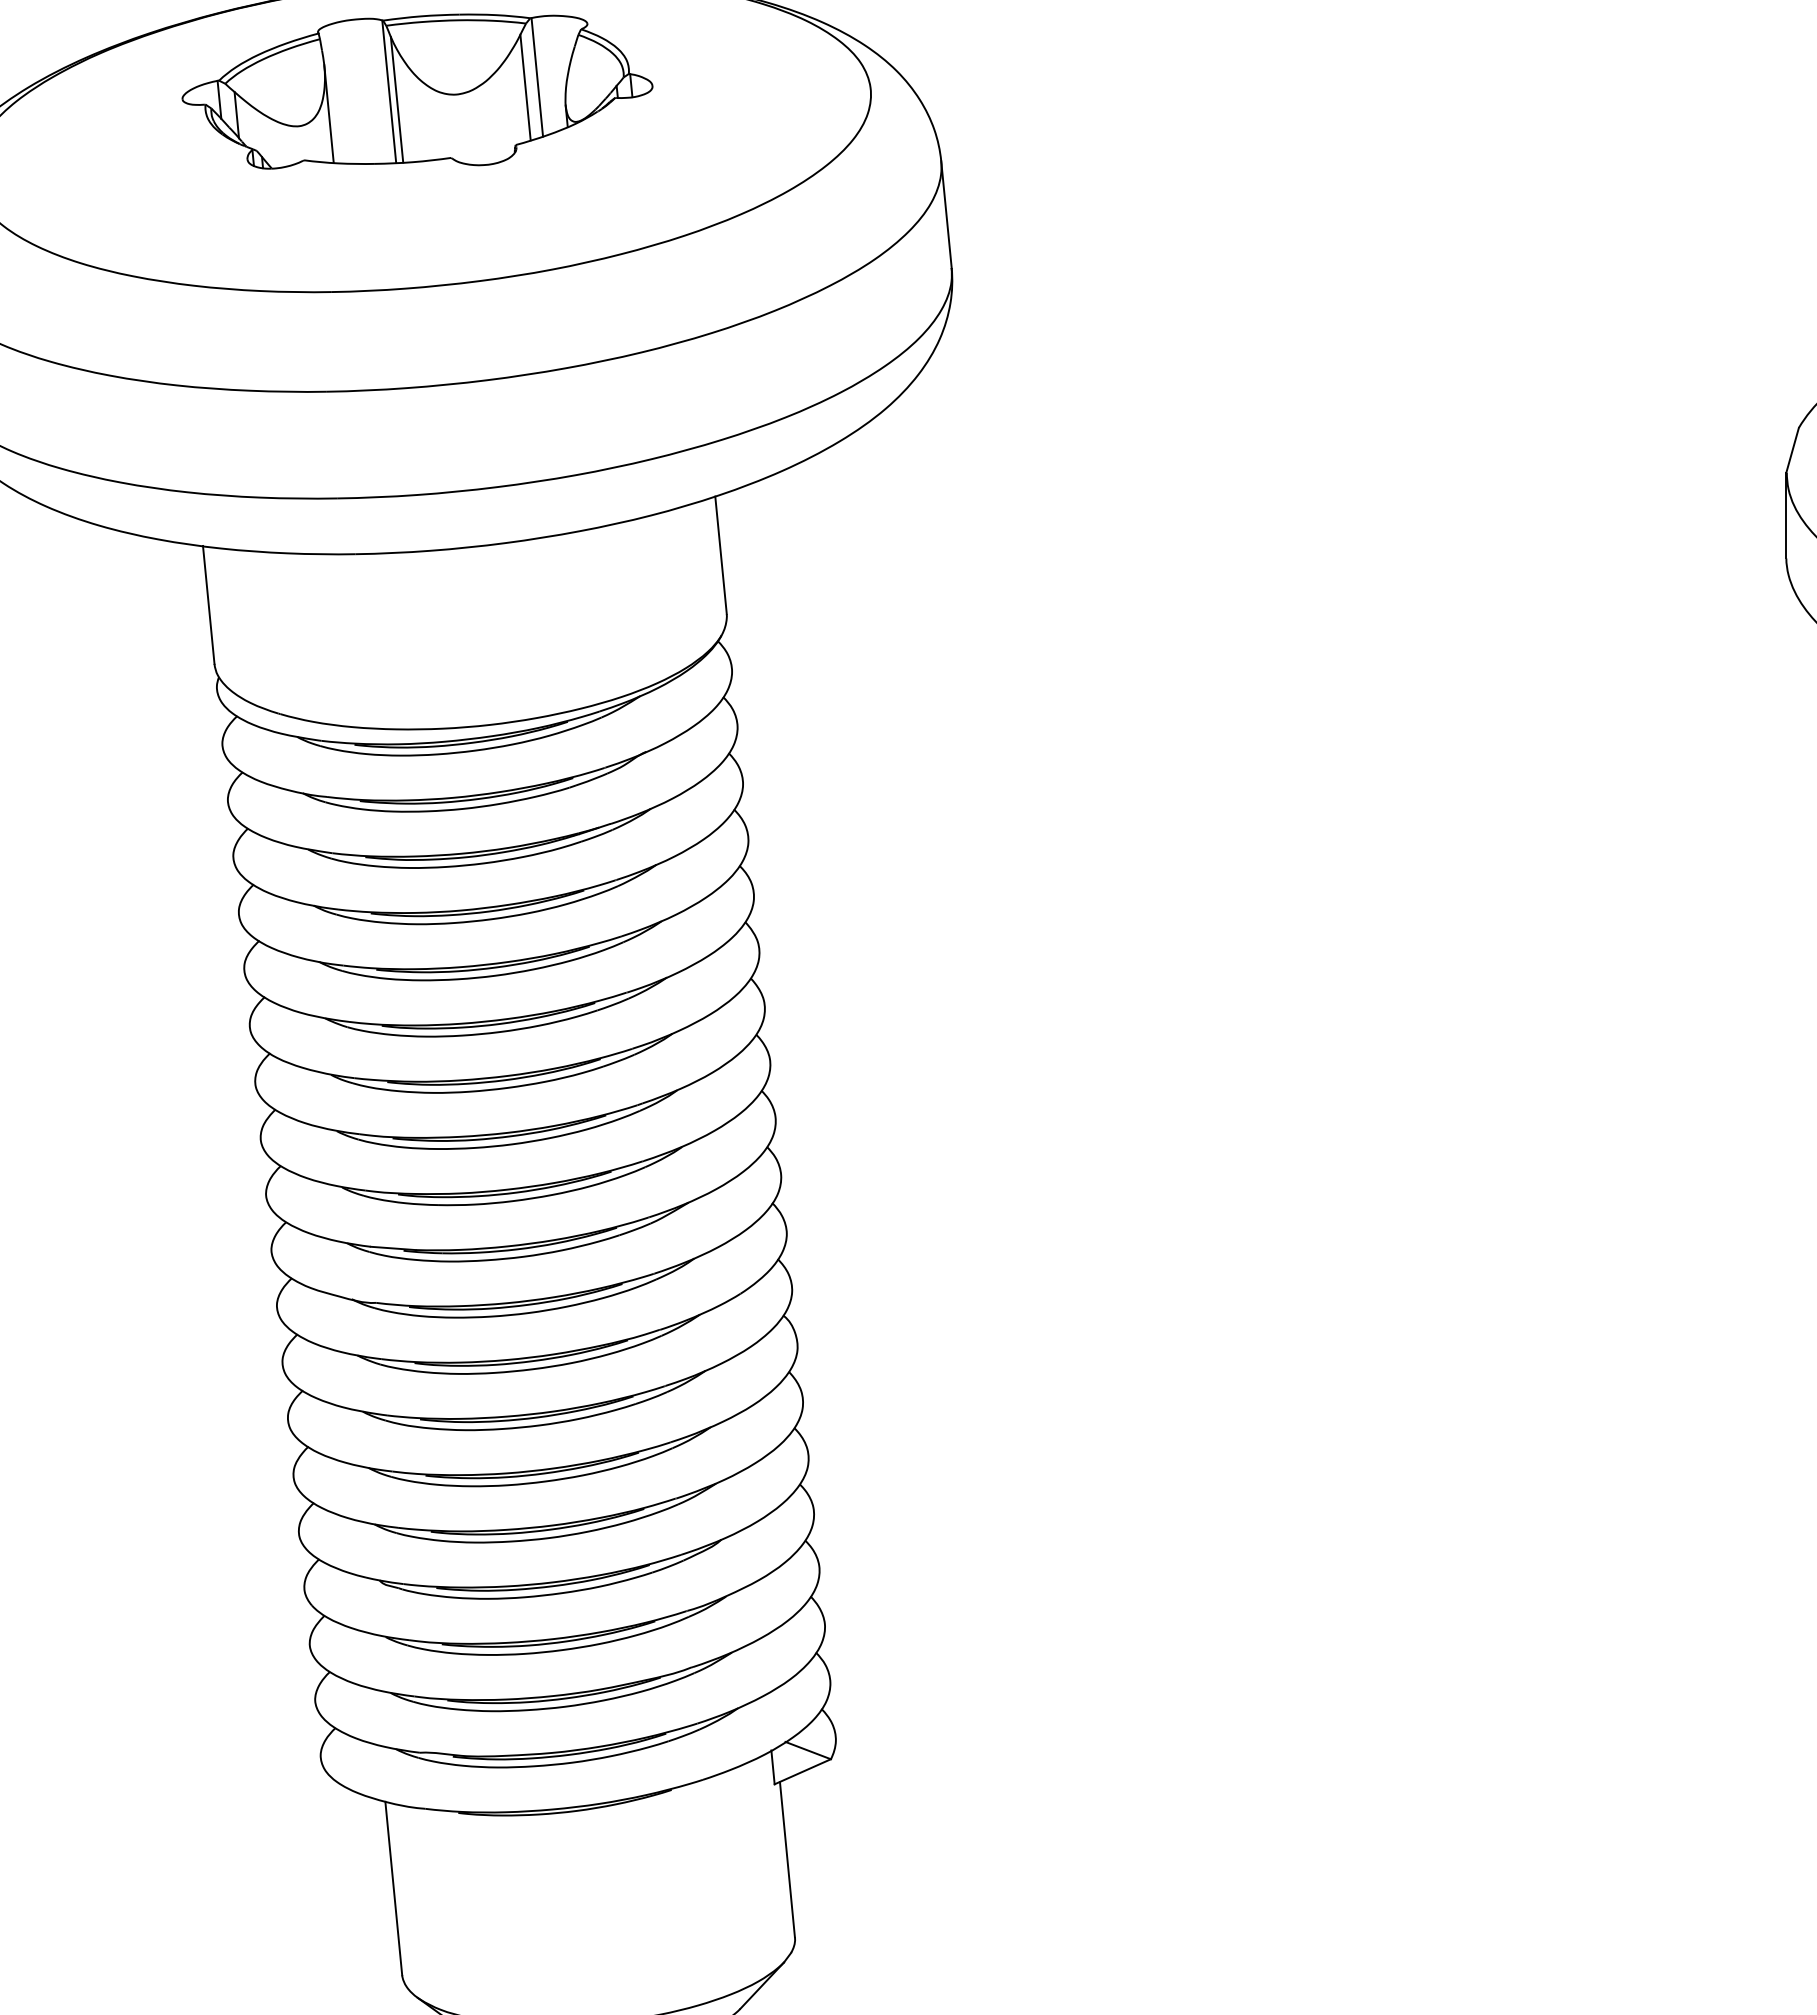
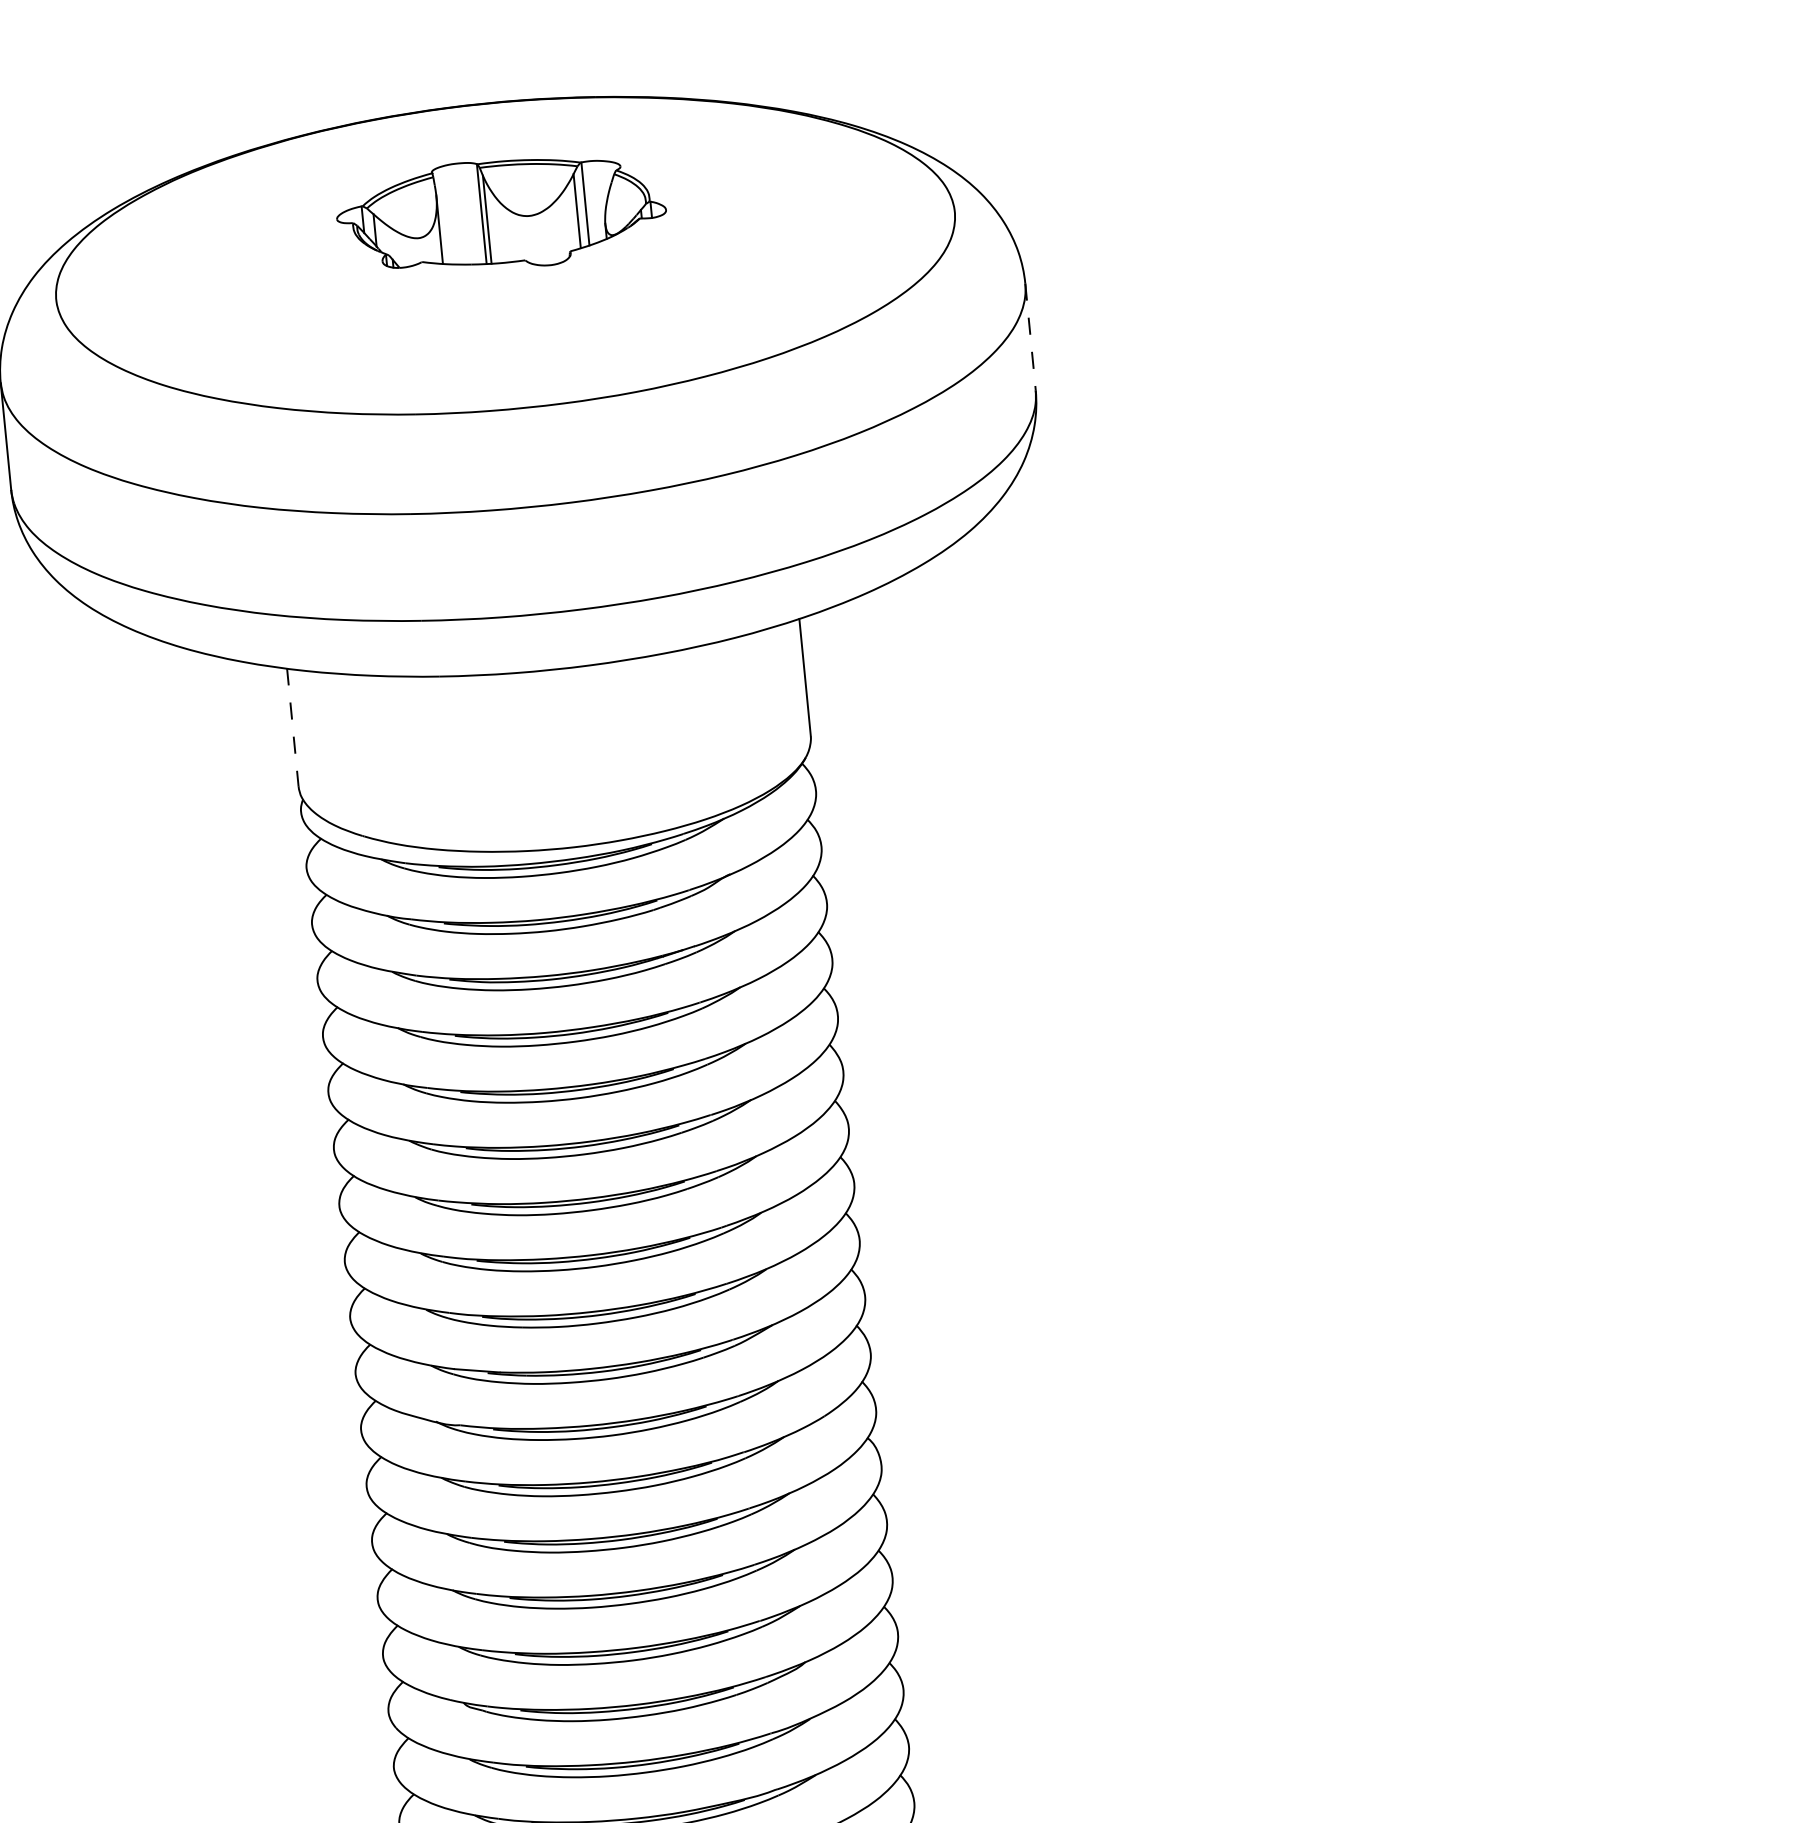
part: (417, 91) -> (501, 213), size x0.7
line: (946, 214) -> (1030, 336), solid -> dashed
line: (208, 605) -> (292, 727), solid -> dashed

